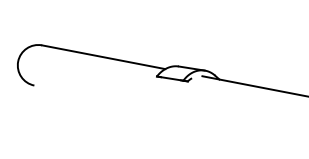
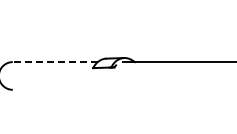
line: (103, 57) -> (55, 62), solid -> dashed

